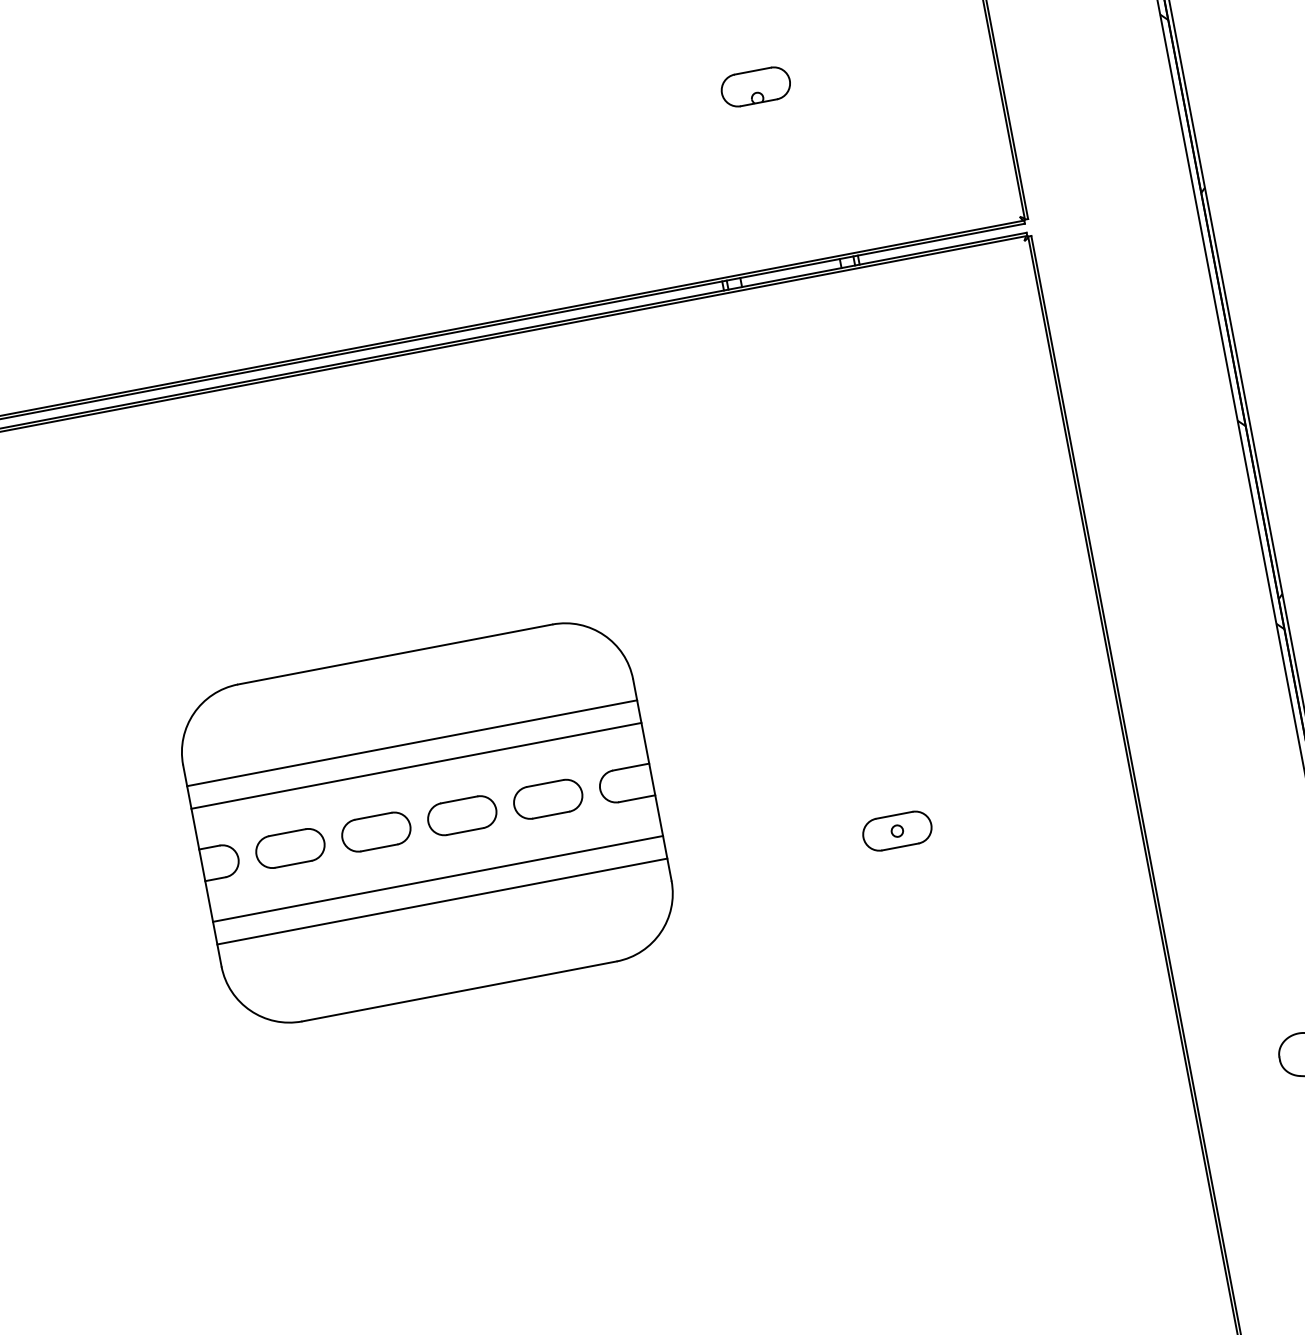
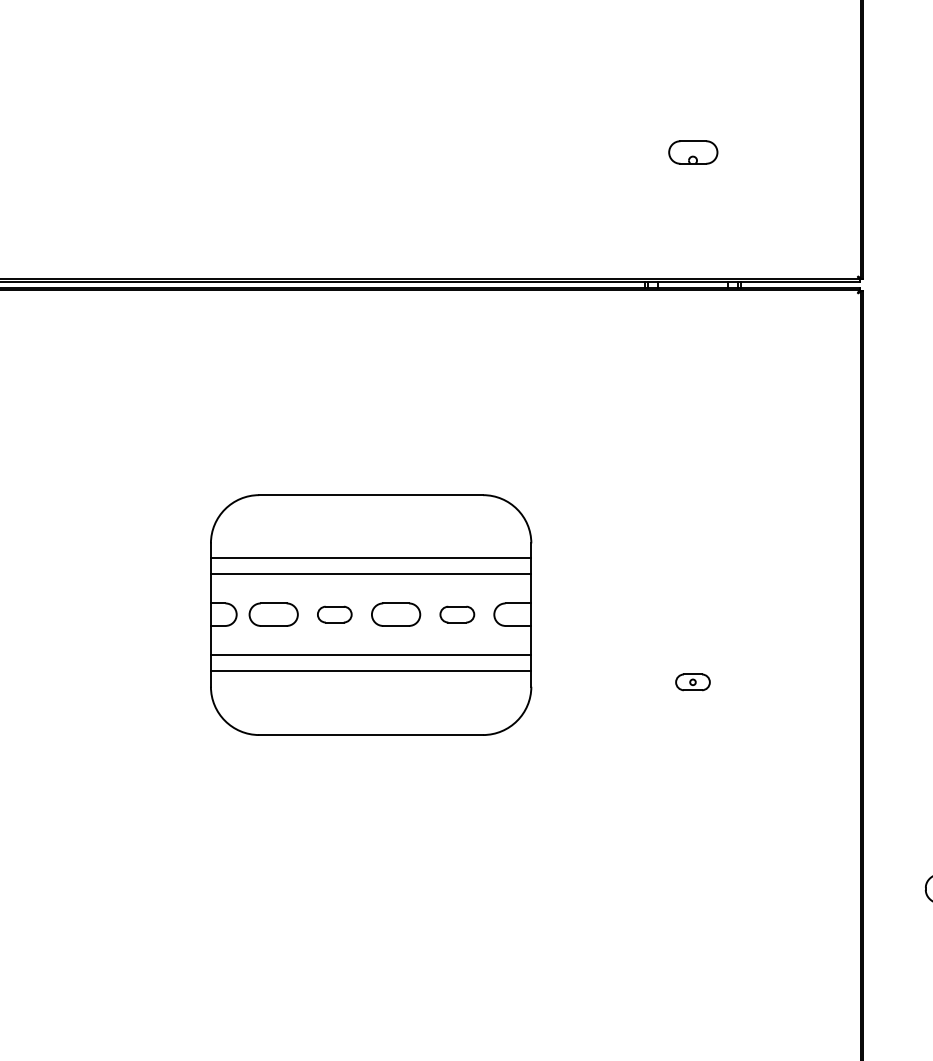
part: (548, 798) -> (457, 614), size x0.7
part: (375, 831) -> (334, 614), size x0.7
part: (896, 831) -> (692, 682), size x0.7

